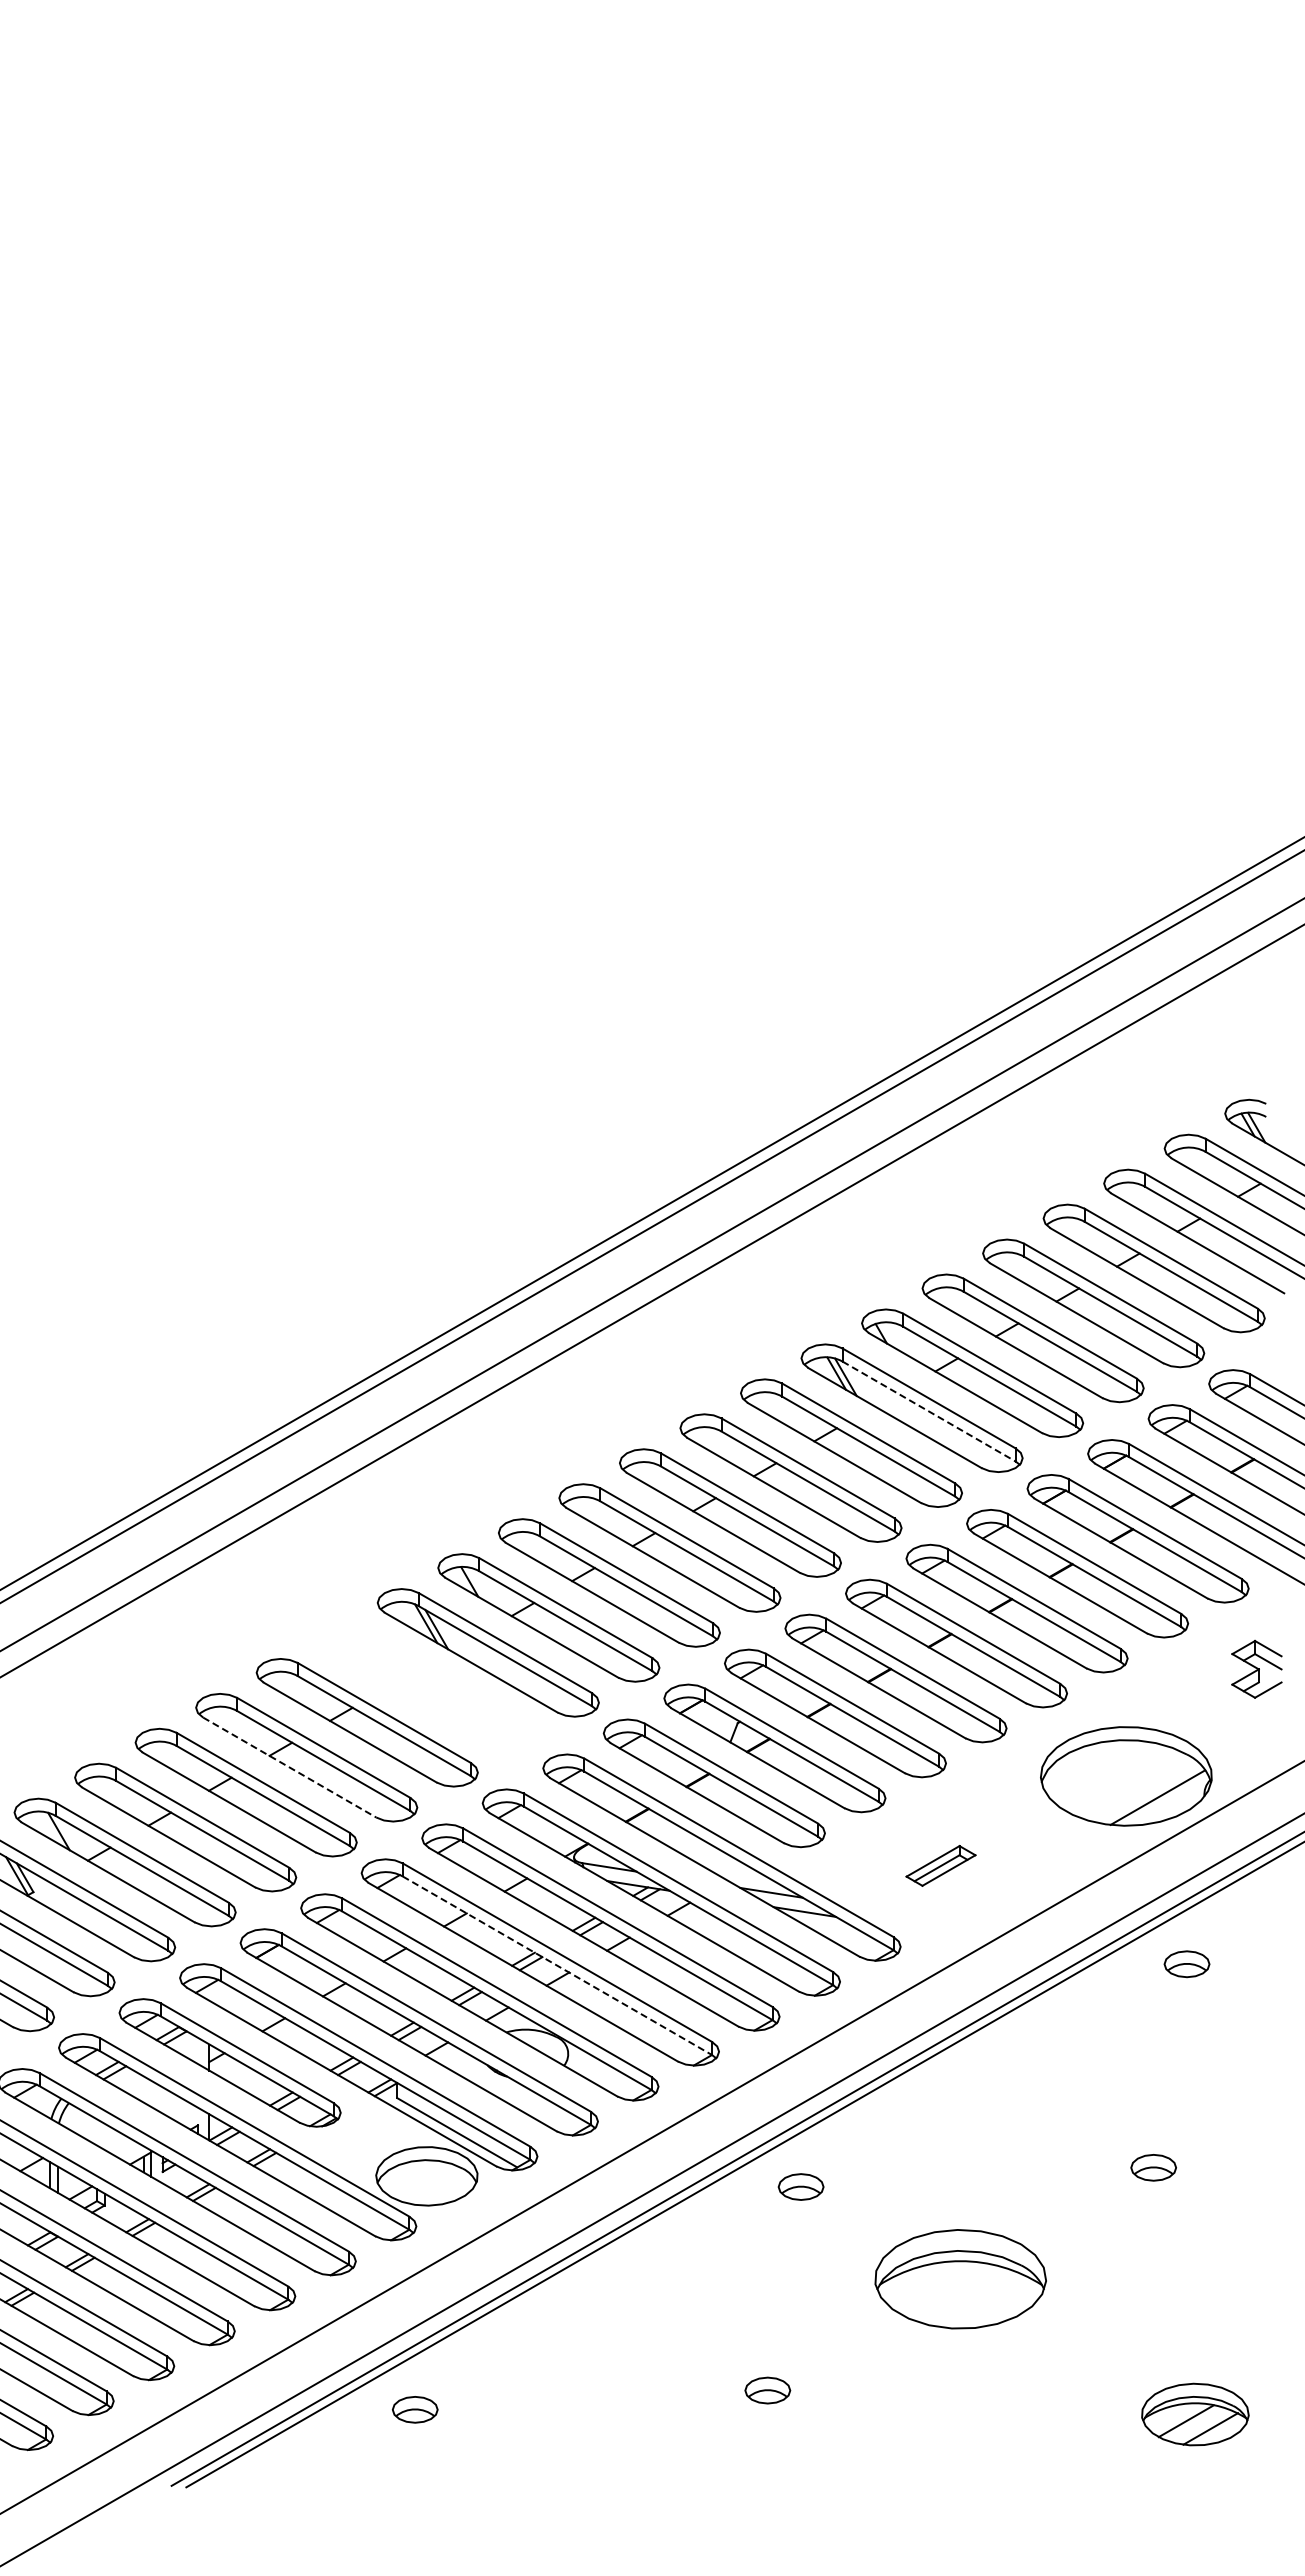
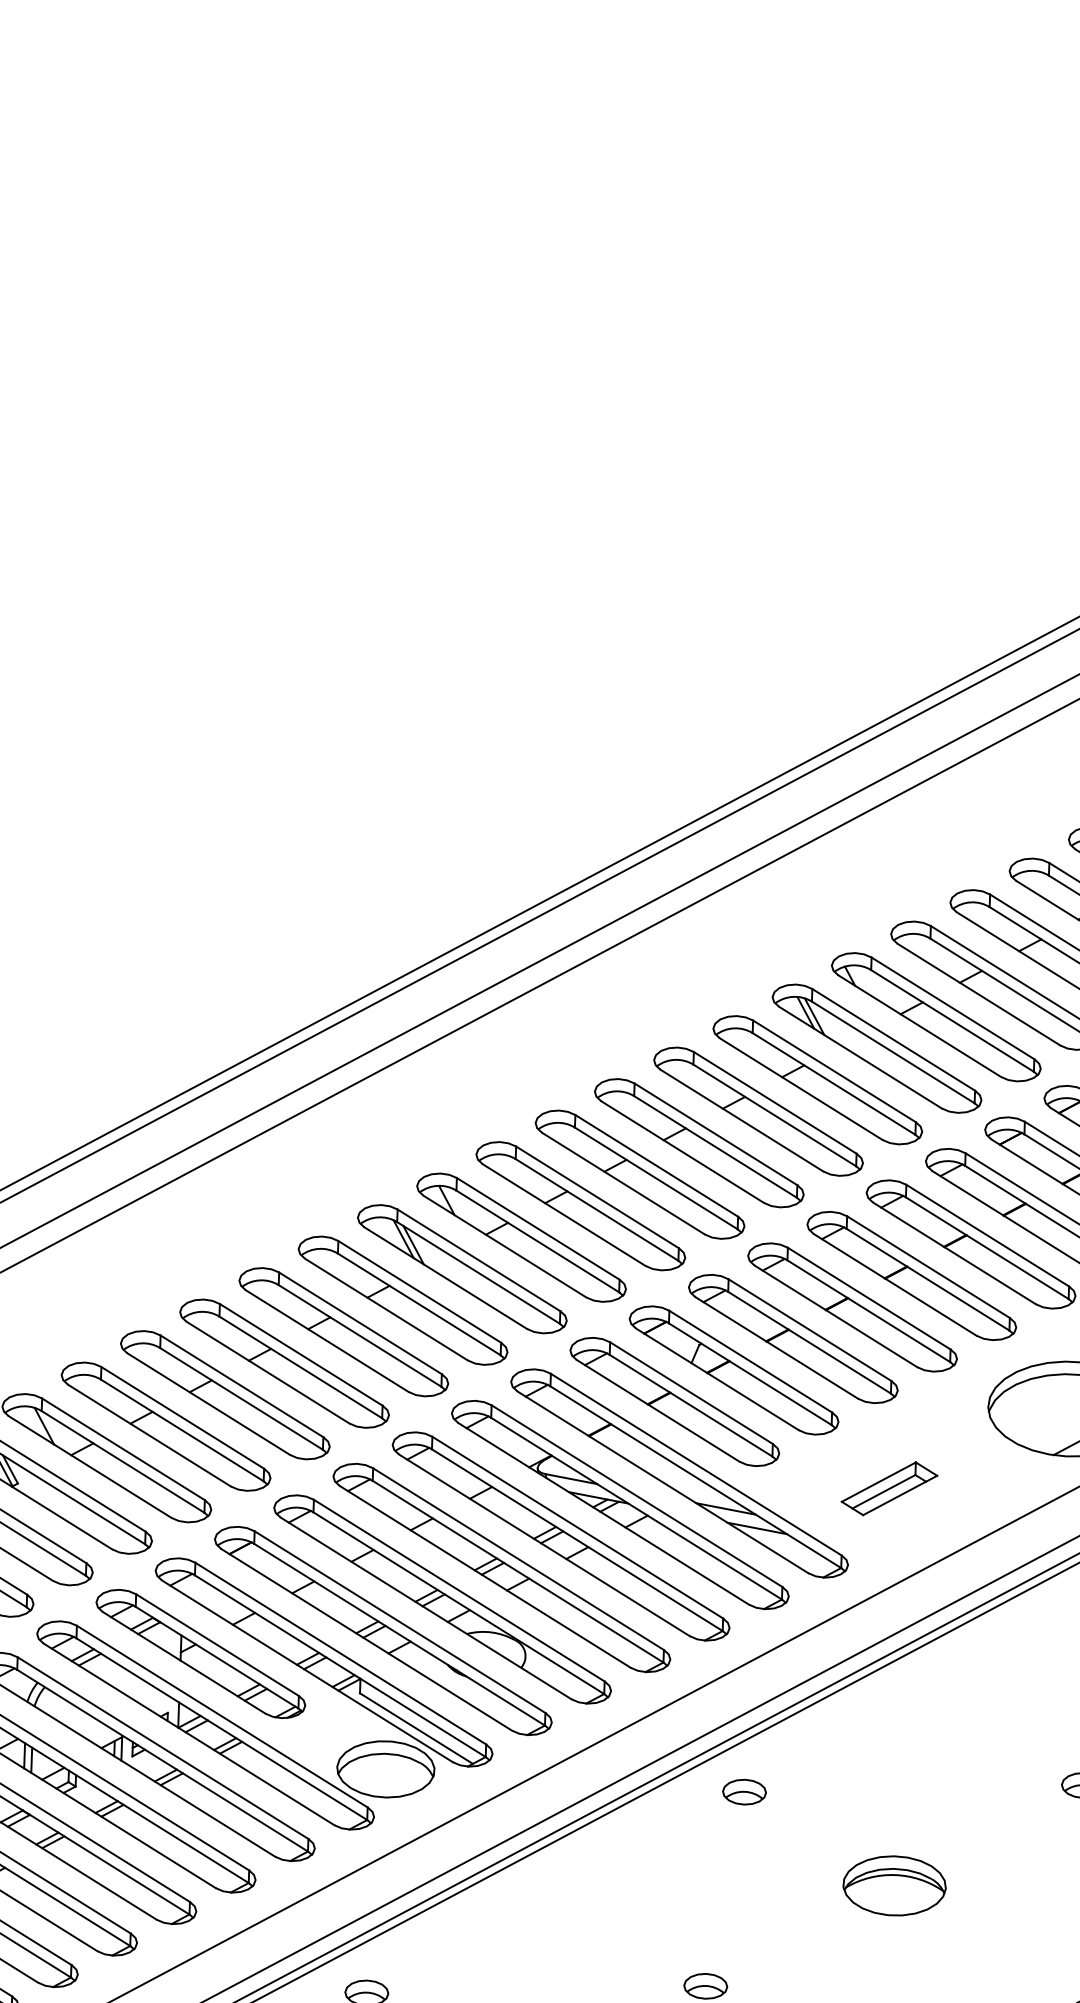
line: (929, 1411) -> (893, 1052), dashed -> solid
part: (427, 1687) -> (402, 1300), added
line: (289, 1767) -> (267, 1372), dashed -> solid
part: (940, 1865) -> (889, 1488), size x1.43
line: (557, 1965) -> (518, 1571), dashed -> solid
part: (960, 2278) -> (894, 1885), size x0.62

